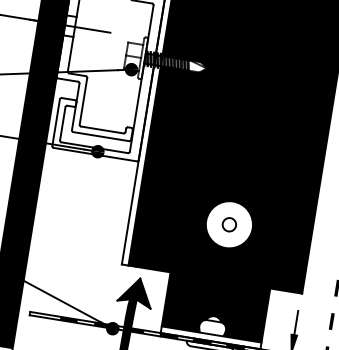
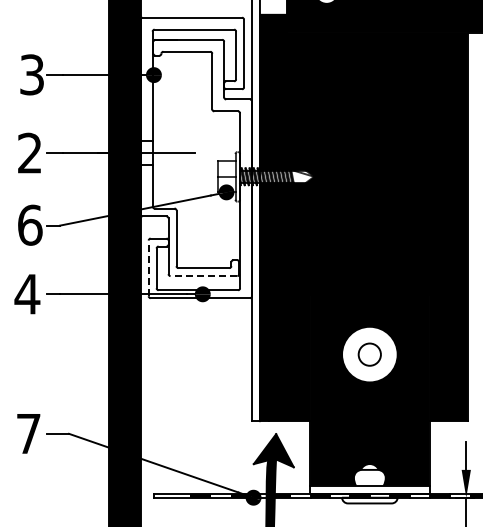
line: (55, 122) -> (148, 268), solid -> dashed
line: (100, 136) -> (203, 276), solid -> dashed
circle: (229, 224) -> (369, 354), size x1.4

